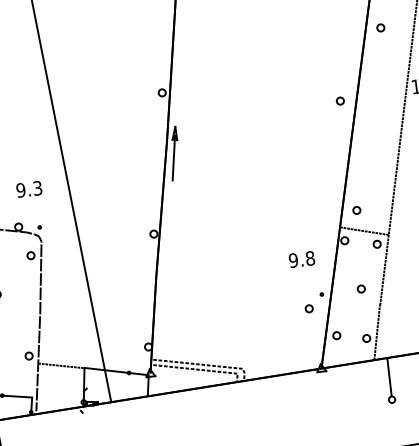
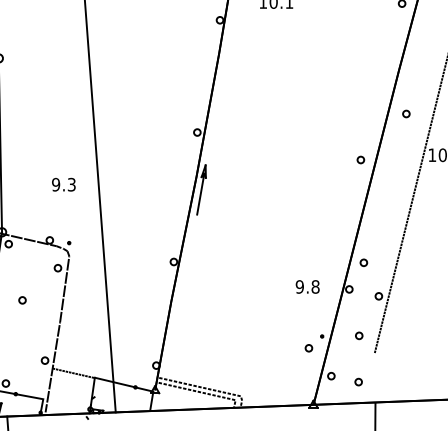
part: (380, 27) -> (406, 113), moved
text: (28, 189) -> (63, 184), moved
line: (364, 230) -> (368, 282), removed
text: (301, 259) -> (307, 286), moved
line: (376, 332) -> (368, 377), removed

